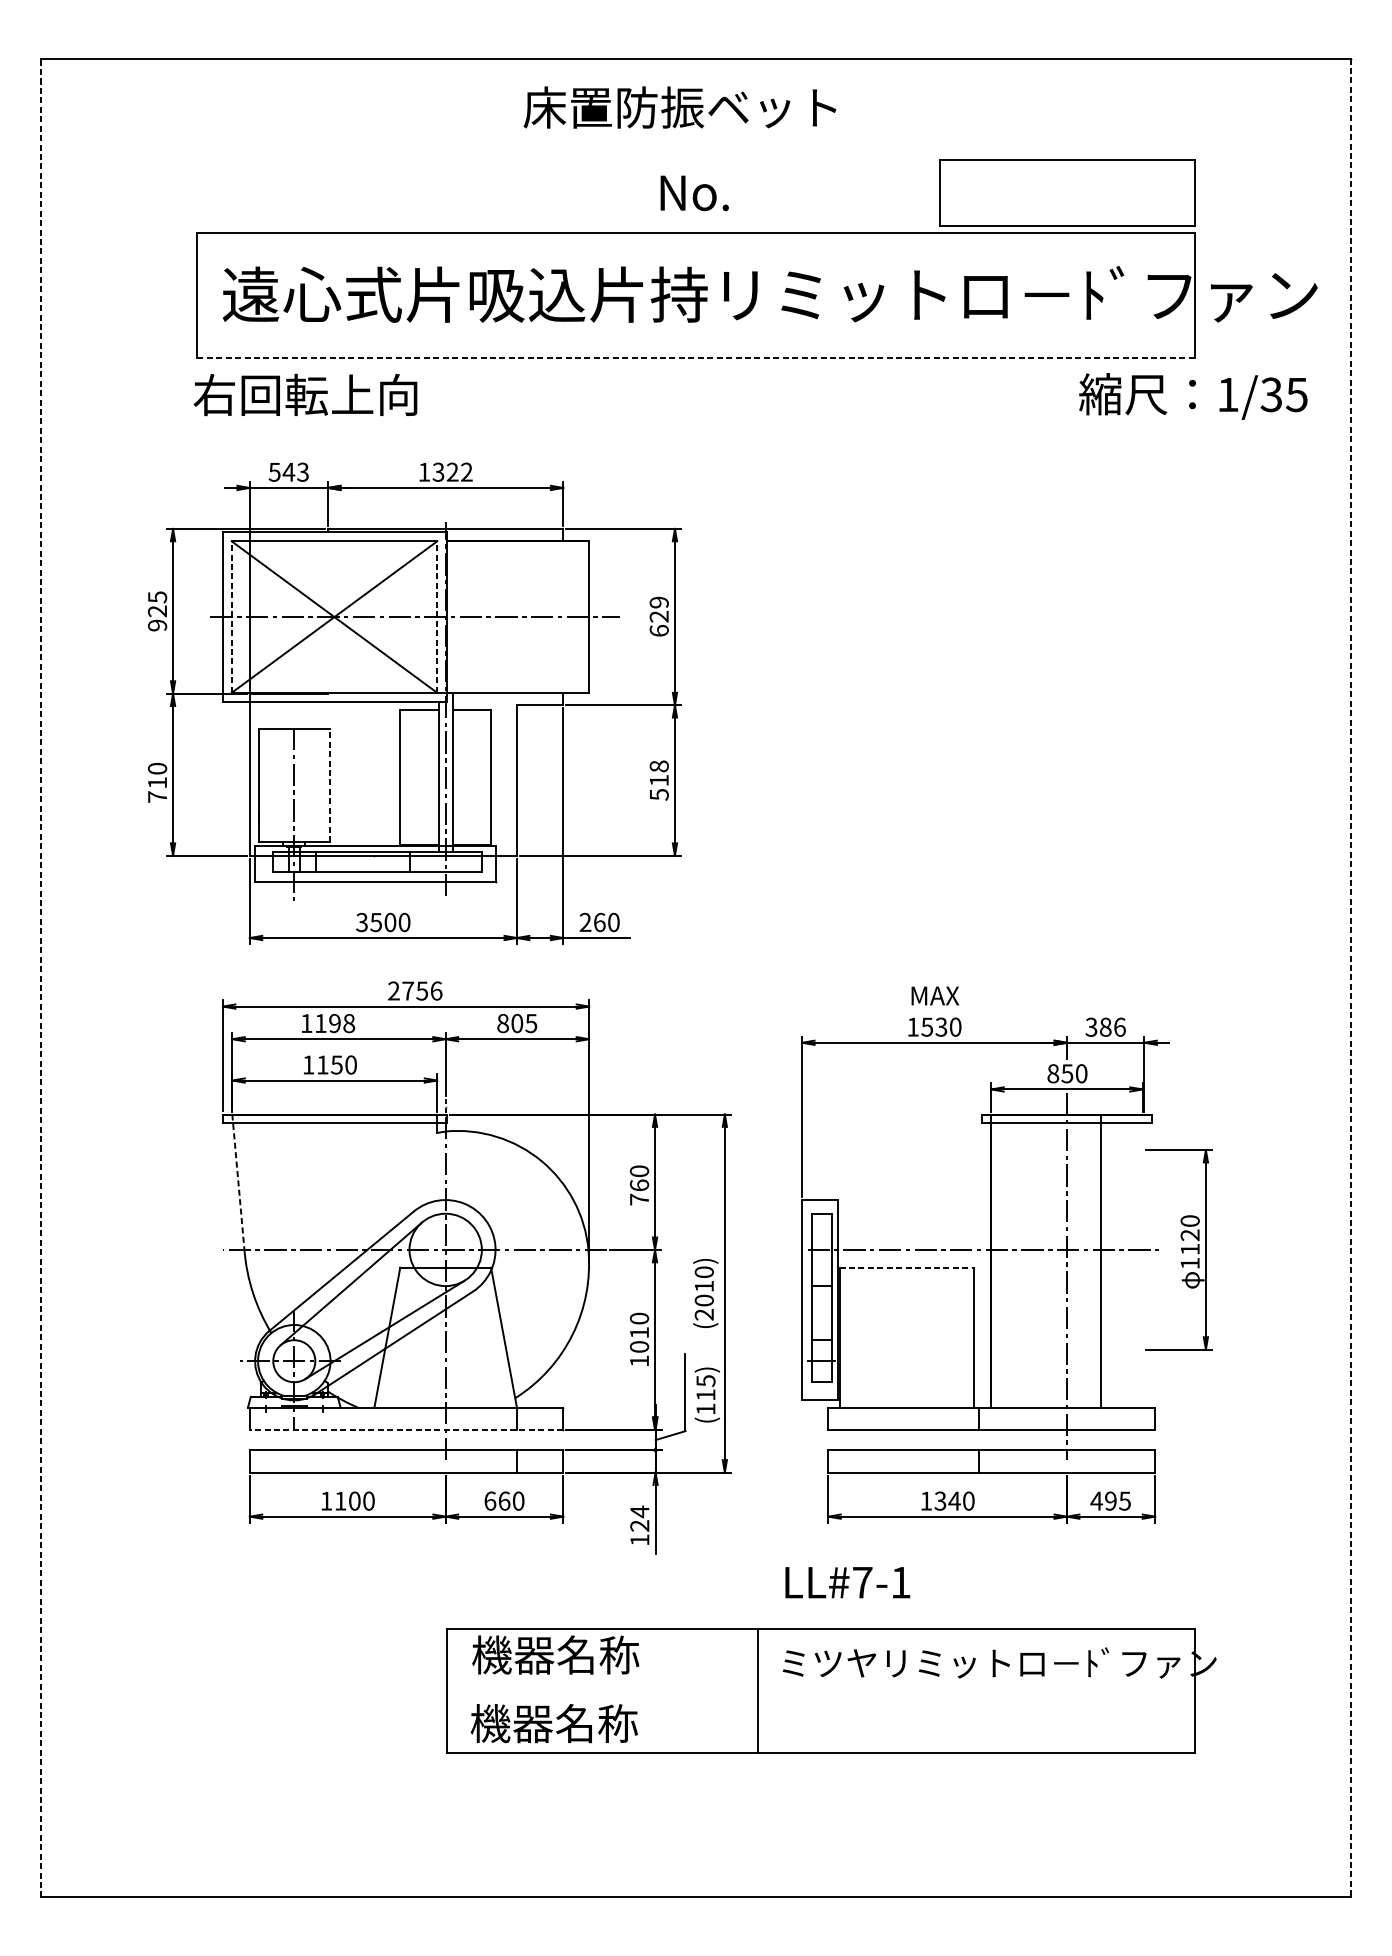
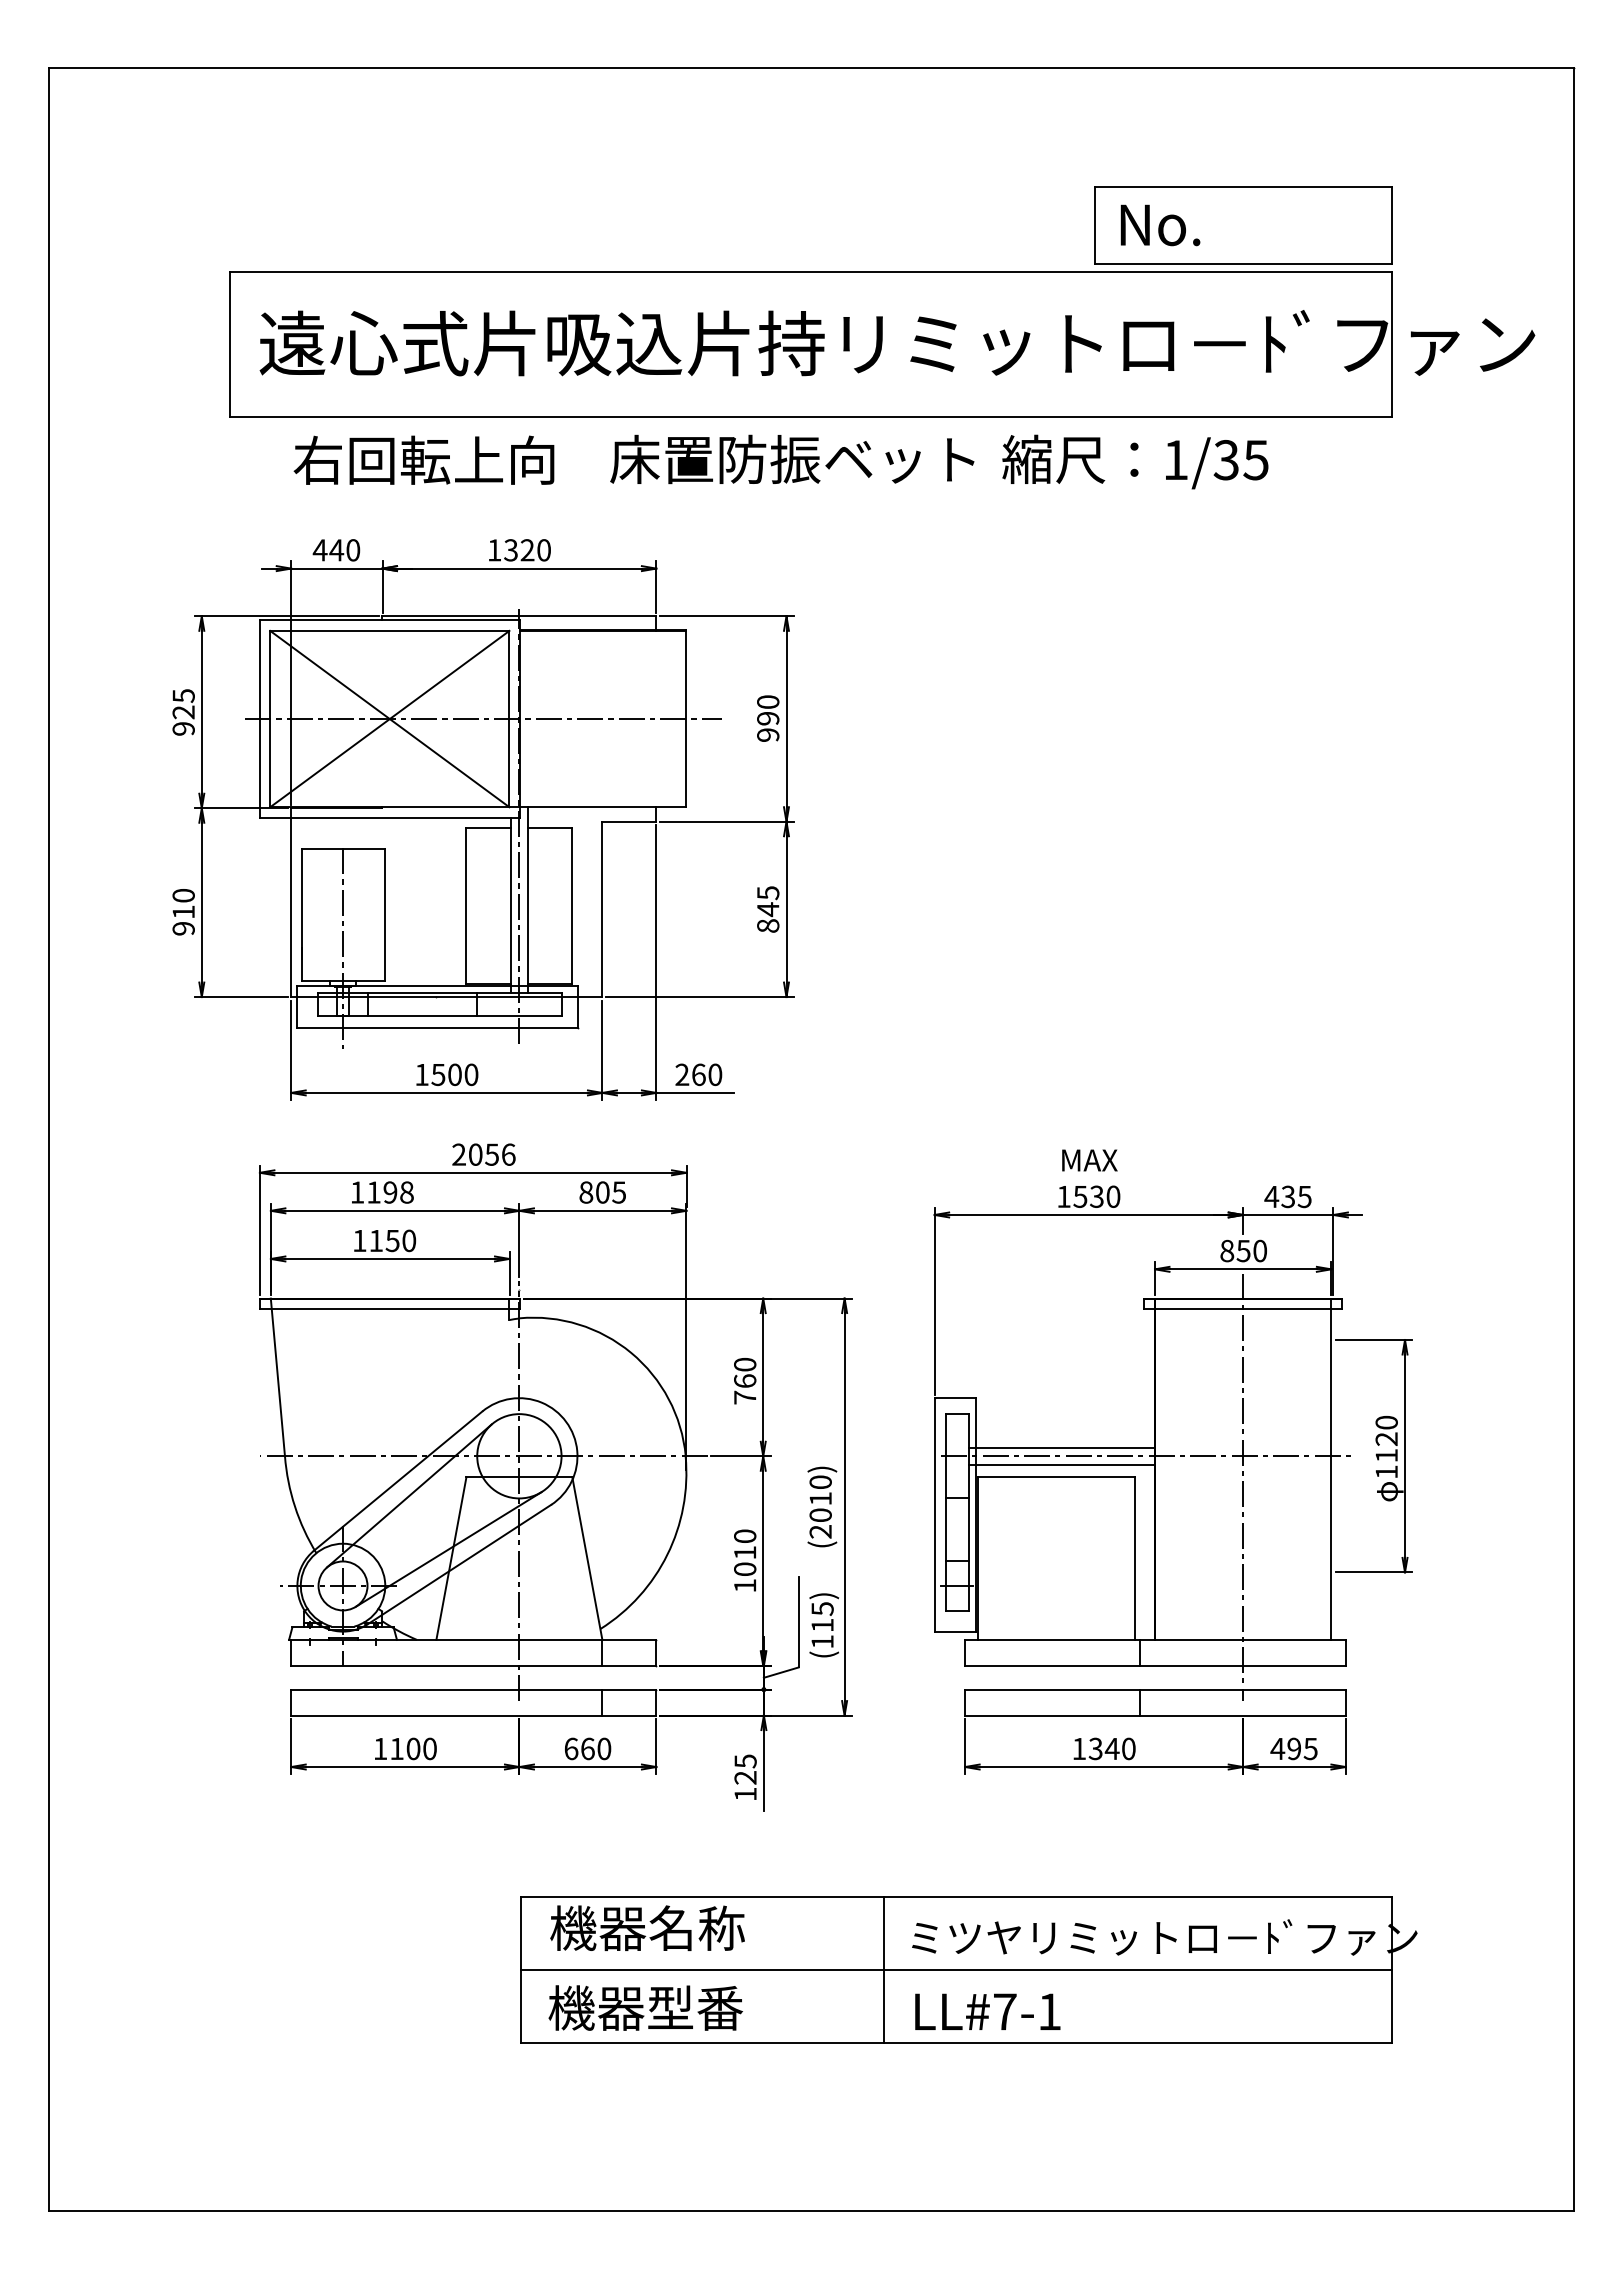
text: (680, 107) -> (792, 459), moved
text: (694, 193) -> (1160, 225), moved
line: (695, 358) -> (810, 417), dashed -> solid
text: (304, 394) -> (423, 459), moved
text: (1193, 396) -> (1135, 461), moved
text: (288, 472) -> (336, 550), 543 -> 440
text: (466, 472) -> (543, 550), 1322 -> 1320
line: (232, 616) -> (270, 718), dashed -> solid
line: (437, 616) -> (509, 718), dashed -> solid
text: (659, 616) -> (768, 718), 629 -> 990
text: (659, 780) -> (768, 909), 518 -> 845
line: (329, 785) -> (384, 915), dashed -> solid
text: (157, 796) -> (183, 928), 710 -> 910
text: (361, 922) -> (421, 1074), 3500 -> 1500
line: (41, 978) -> (48, 1139), dashed -> solid
line: (1350, 978) -> (1573, 1139), dashed -> solid
text: (408, 990) -> (475, 1154), 2756 -> 2056
text: (1105, 1026) -> (1287, 1196), 386 -> 435
line: (238, 1182) -> (277, 1377), dashed -> solid
line: (911, 1242) -> (1061, 1447), added
line: (911, 1256) -> (1061, 1464), added
line: (1100, 1260) -> (1331, 1468), moved
line: (906, 1268) -> (1056, 1477), dashed -> solid
line: (406, 1429) -> (473, 1665), dashed -> solid
text: (639, 1511) -> (745, 1761), 124 -> 125
text: (847, 1582) -> (987, 2011), moved
line: (820, 1690) -> (955, 1969), added
text: (596, 1723) -> (695, 2007), 機器名称 -> 機器型番

